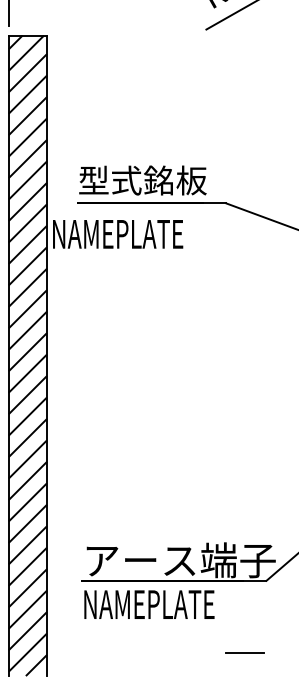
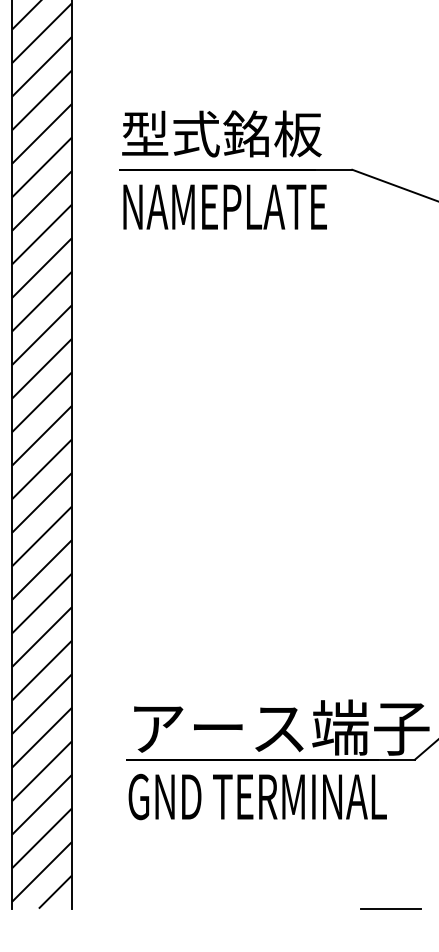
text: (118, 234) -> (225, 207), moved
text: (165, 604) -> (257, 796), NAMEPLATE -> GND TERMINAL
line: (244, 652) -> (389, 907), moved

